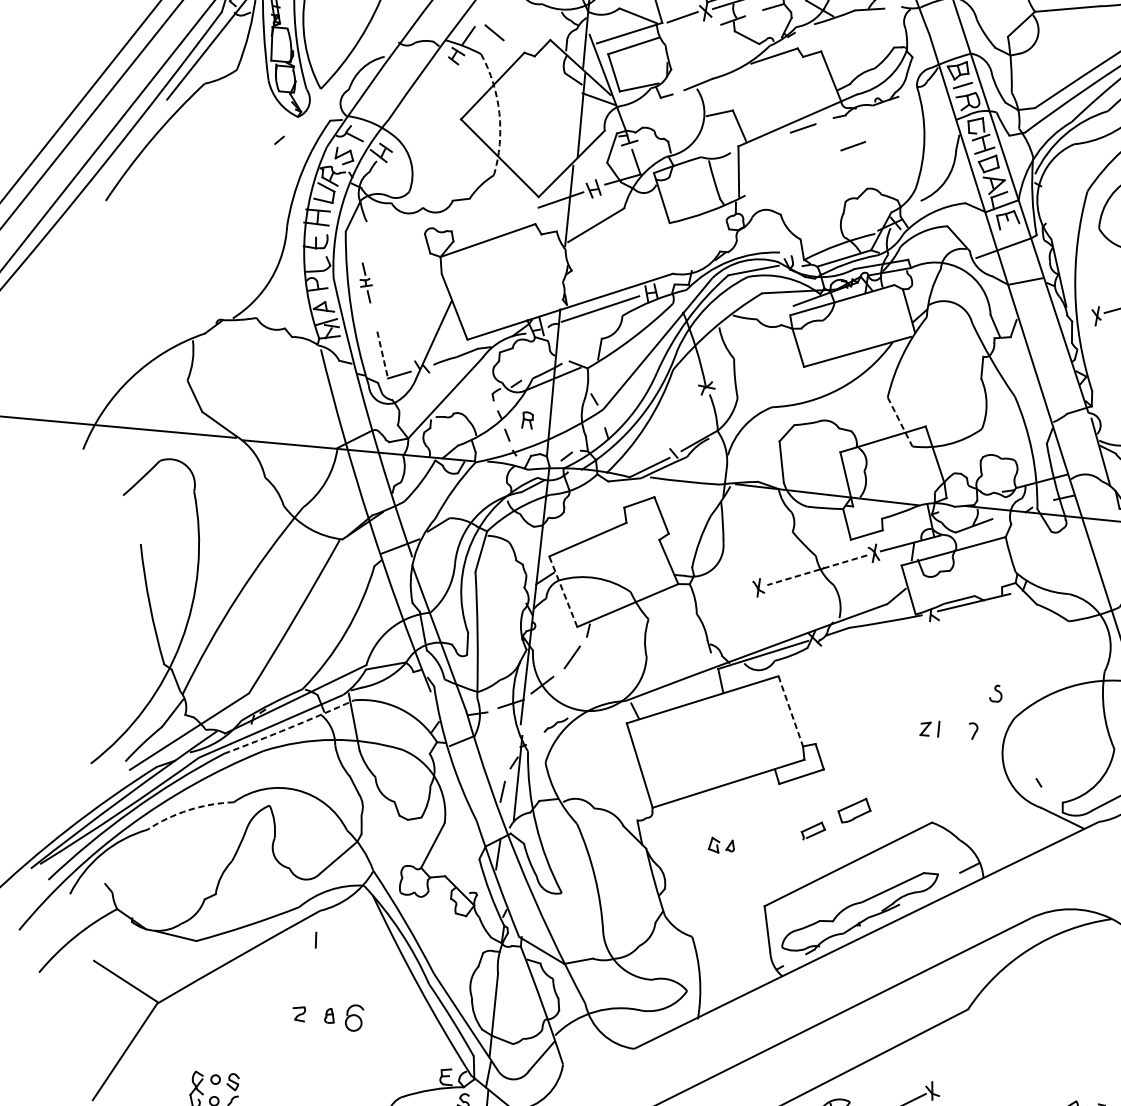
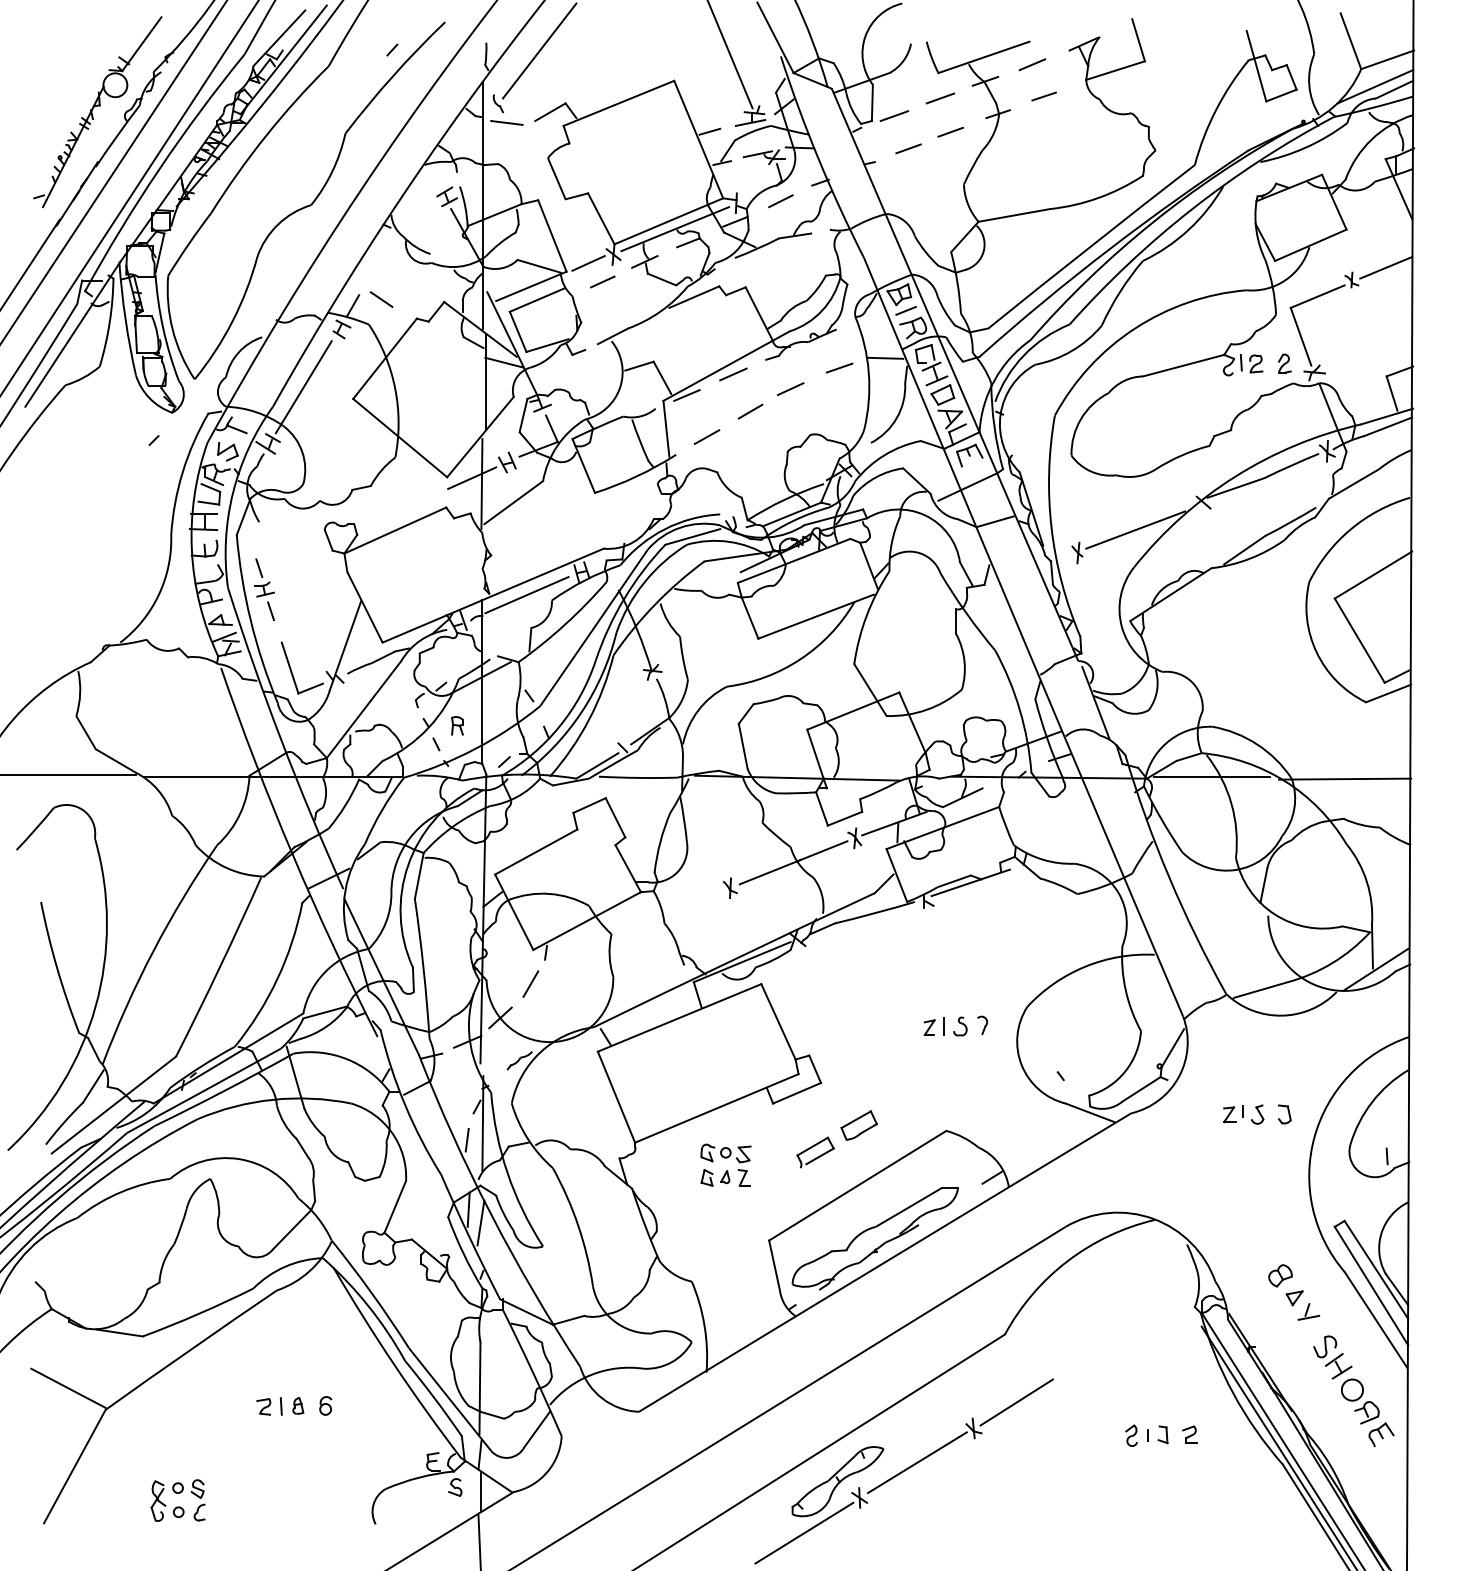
line: (693, 34) -> (602, 281), added
line: (417, 105) -> (303, 387), added
arc: (499, 113) -> (395, 388), dashed -> solid
line: (940, 125) -> (885, 357), added
line: (898, 130) -> (839, 367), added
line: (759, 143) -> (686, 395), added
line: (815, 162) -> (750, 411), added
line: (774, 181) -> (706, 436), added
part: (366, 282) -> (264, 589), size x1.43
line: (382, 355) -> (290, 668), dashed -> solid
line: (900, 422) -> (870, 690), dashed -> solid
line: (817, 569) -> (793, 862), dashed -> solid
line: (563, 591) -> (514, 911), dashed -> solid
part: (996, 693) -> (960, 1026), moved
line: (790, 711) -> (778, 1022), dashed -> solid
arc: (289, 727) -> (224, 1090), dashed -> solid
arc: (189, 810) -> (121, 1192), dashed -> solid
part: (813, 831) -> (815, 1152), size x1.43
part: (731, 834) -> (725, 1164), added
line: (507, 866) -> (480, 1222), added
line: (315, 940) -> (280, 1406), moved
part: (354, 1017) -> (325, 1405), size x0.62
line: (972, 1071) -> (1016, 1402), added

